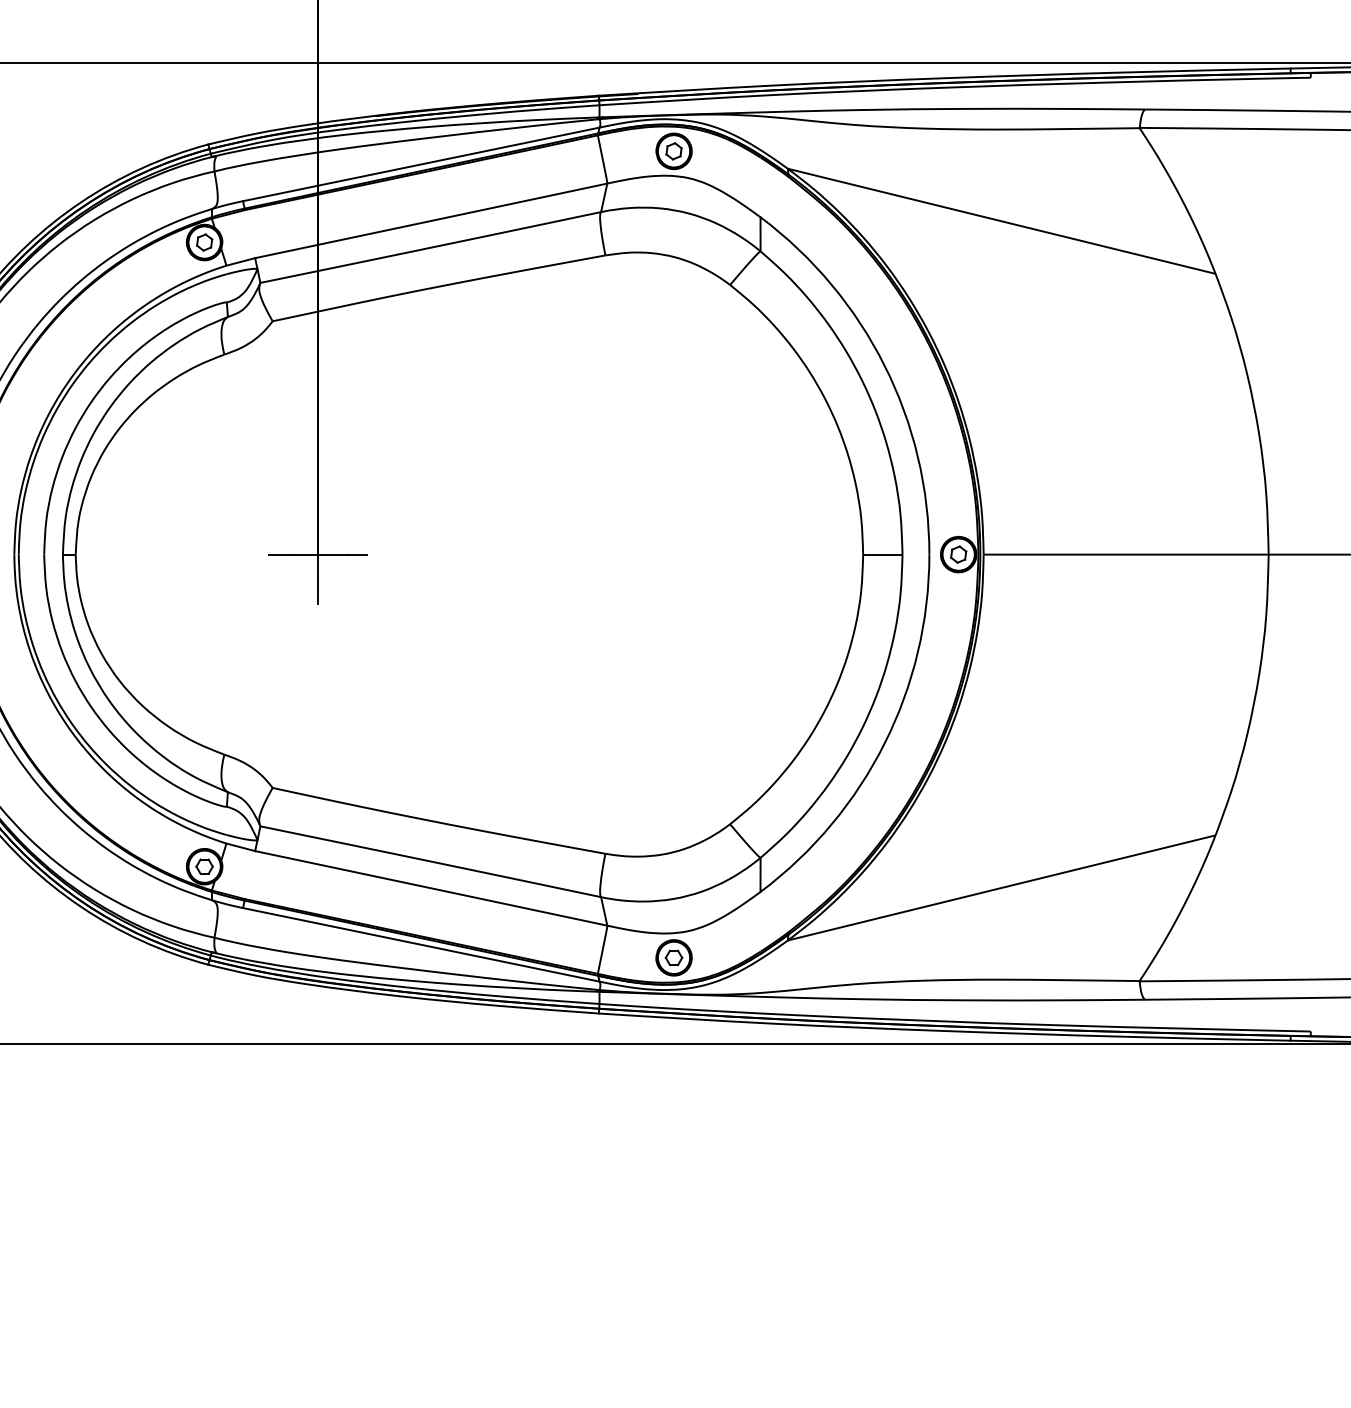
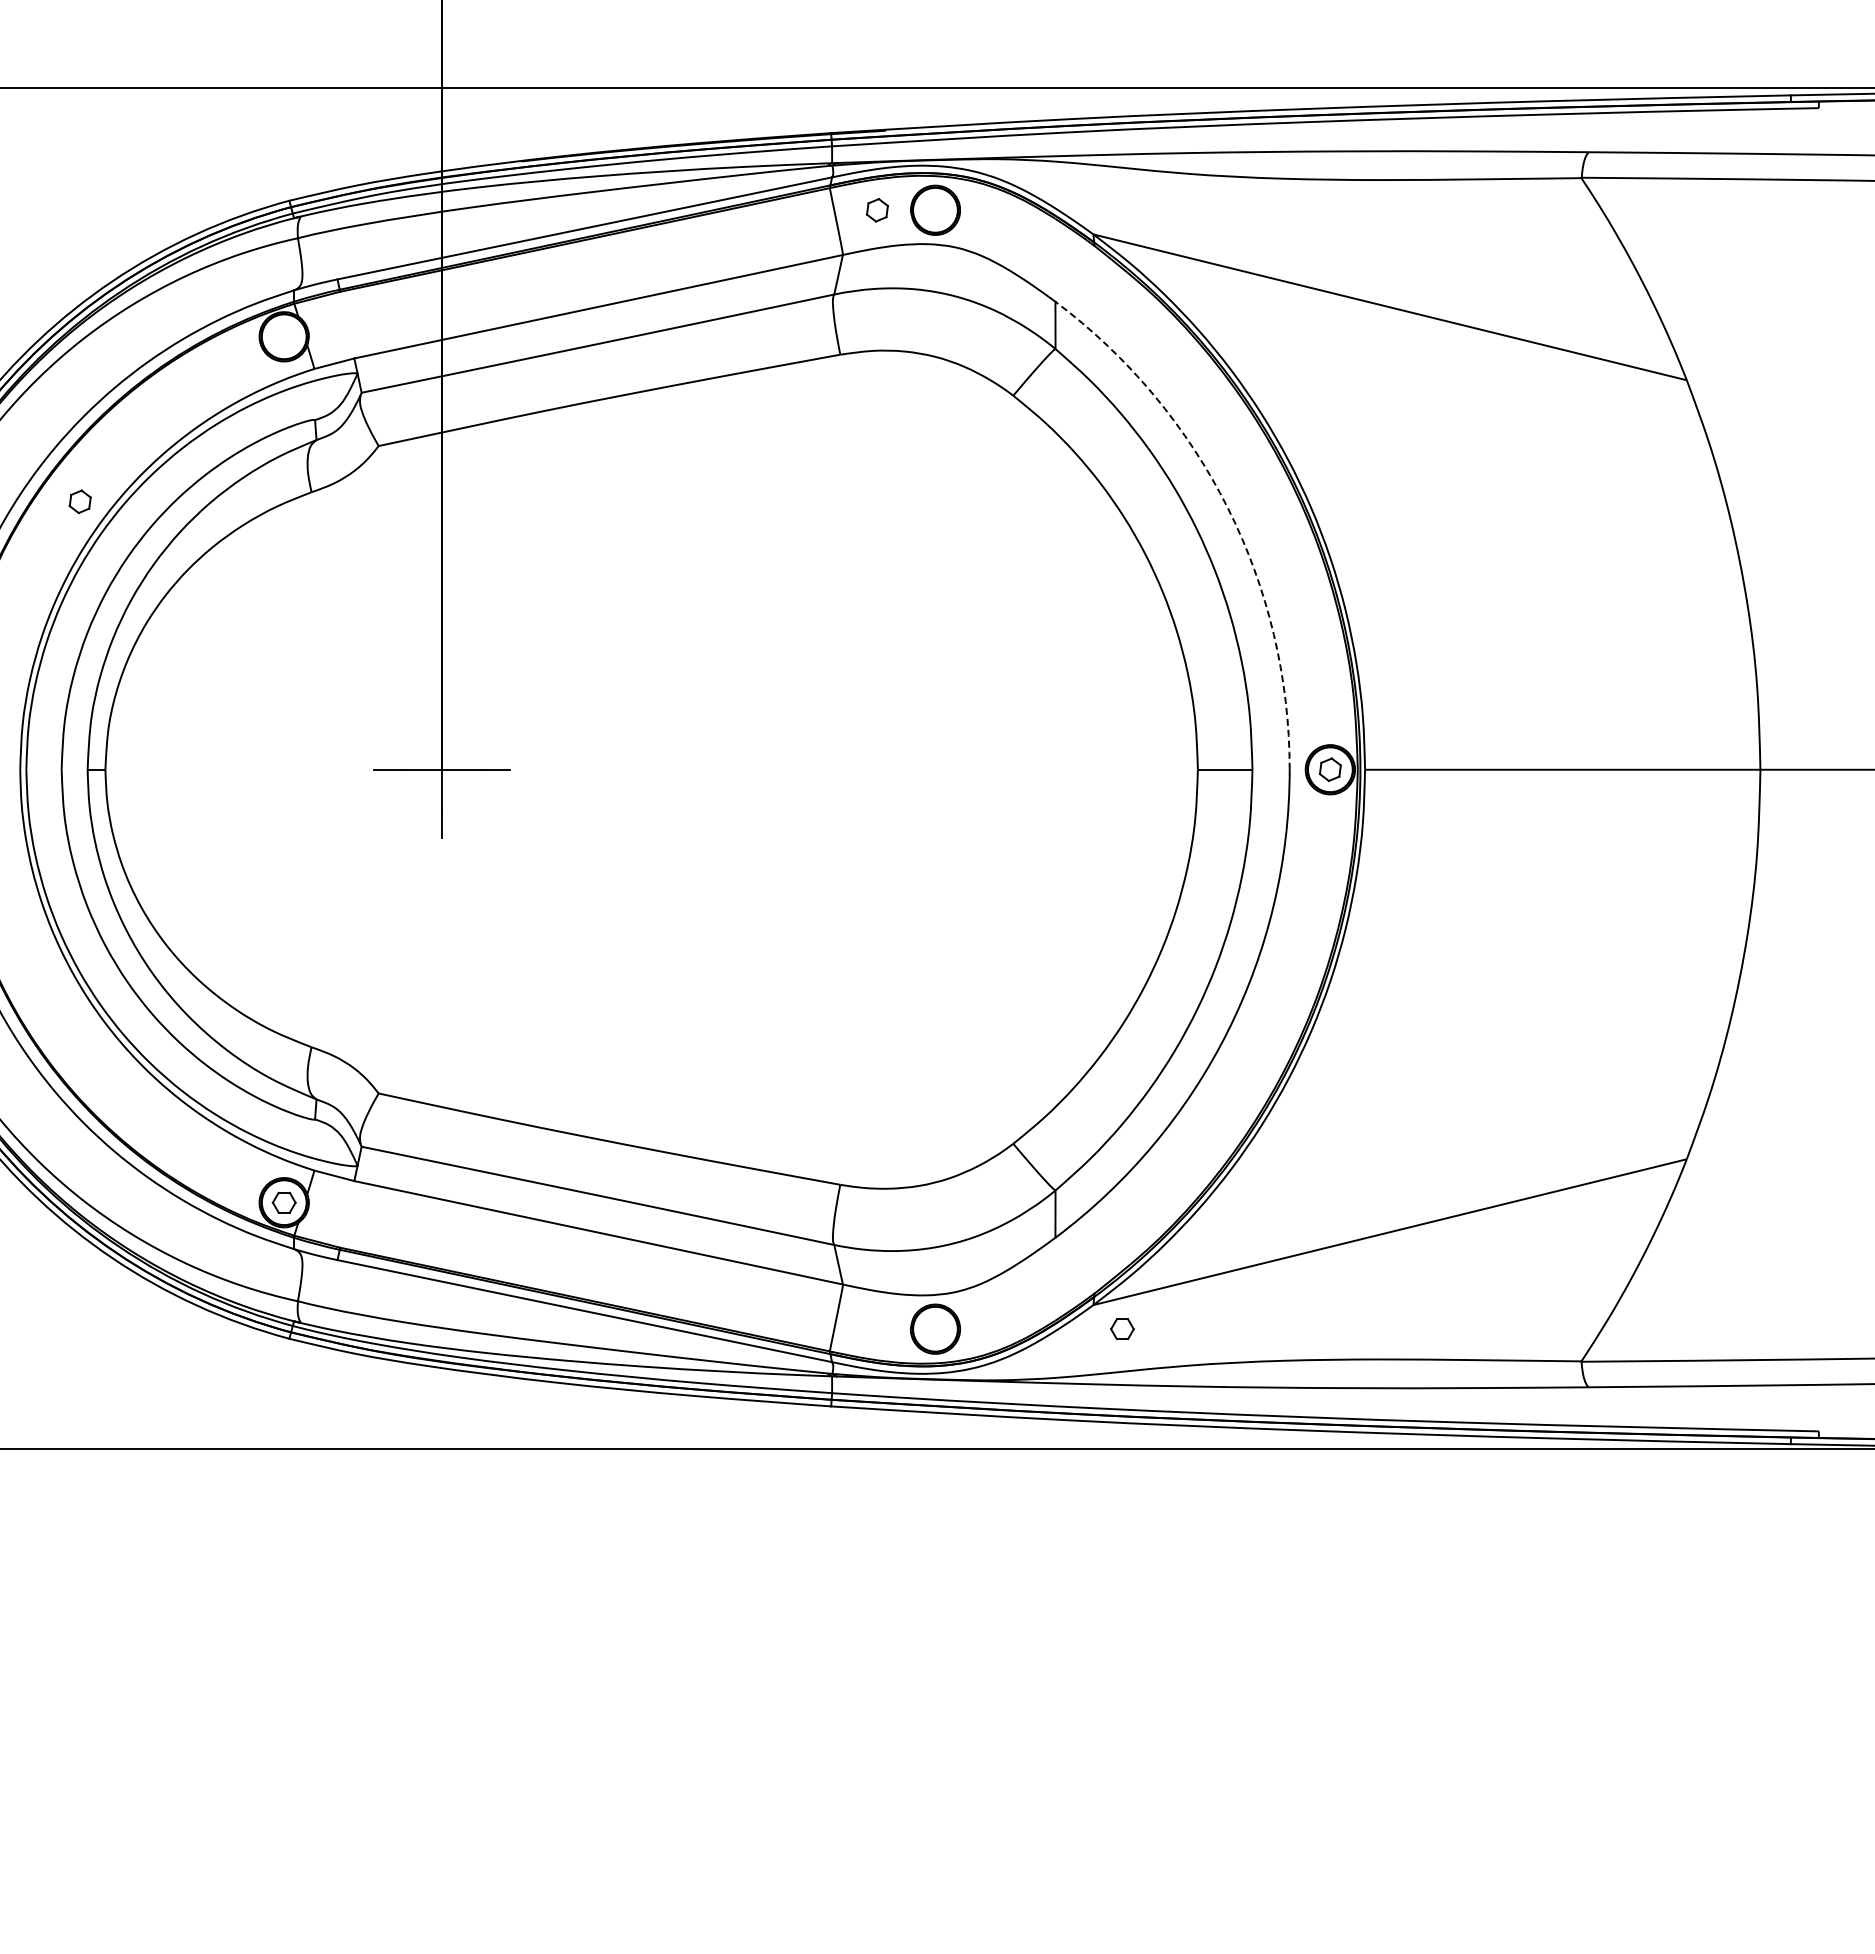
part: (674, 151) -> (877, 210), moved
part: (204, 242) -> (79, 501), moved
arc: (884, 366) -> (1227, 508), solid -> dashed
part: (674, 958) -> (1122, 1329), moved

